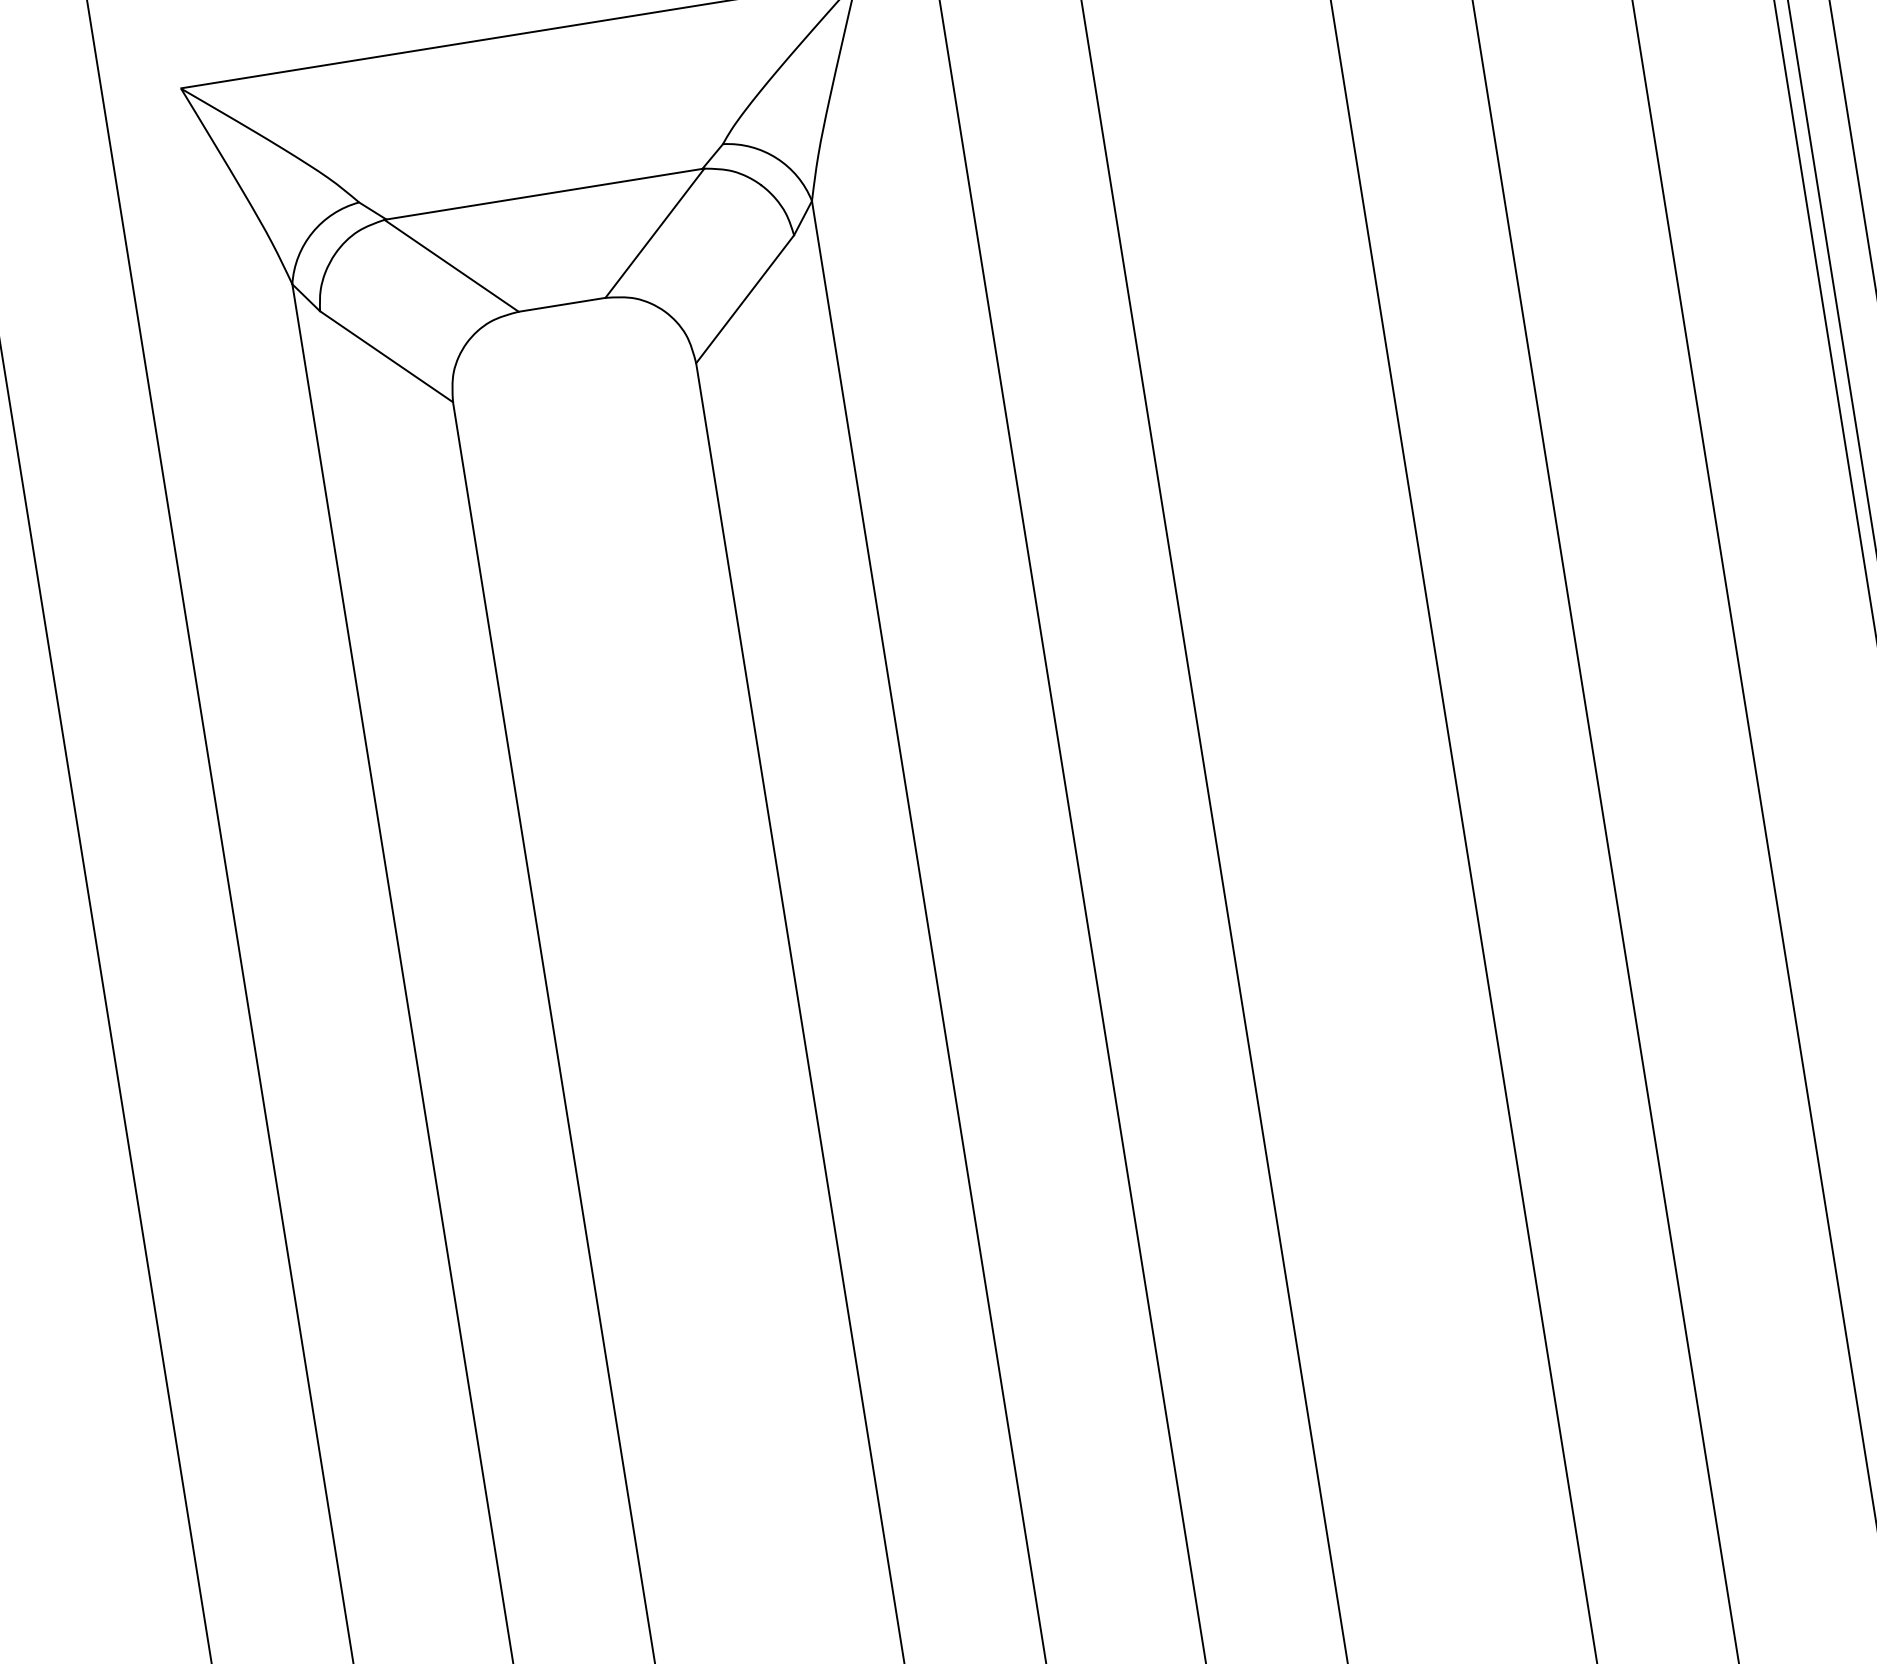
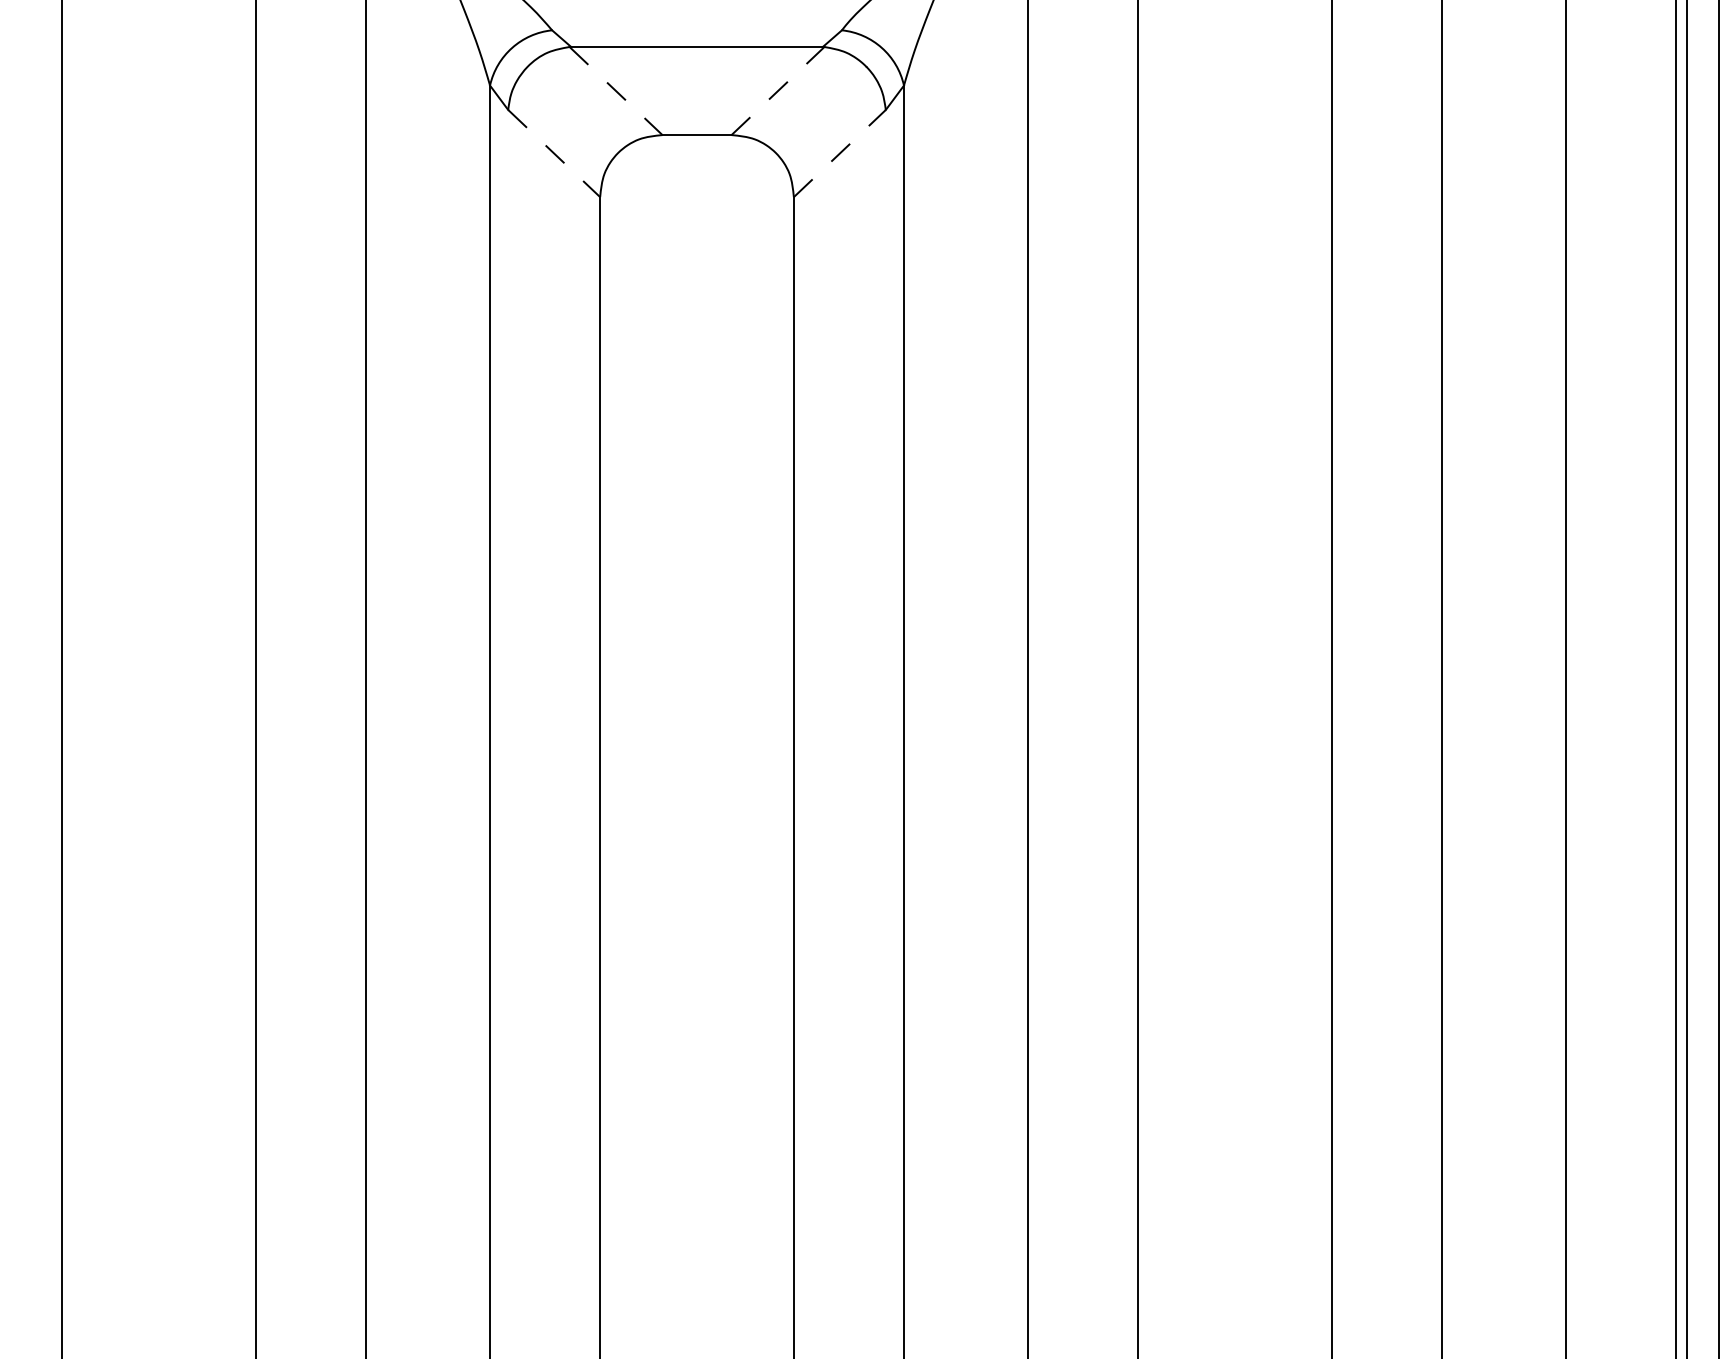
line: (655, 233) -> (778, 91), solid -> dashed
line: (452, 266) -> (616, 91), solid -> dashed
line: (745, 299) -> (840, 153), solid -> dashed
line: (386, 356) -> (554, 153), solid -> dashed

